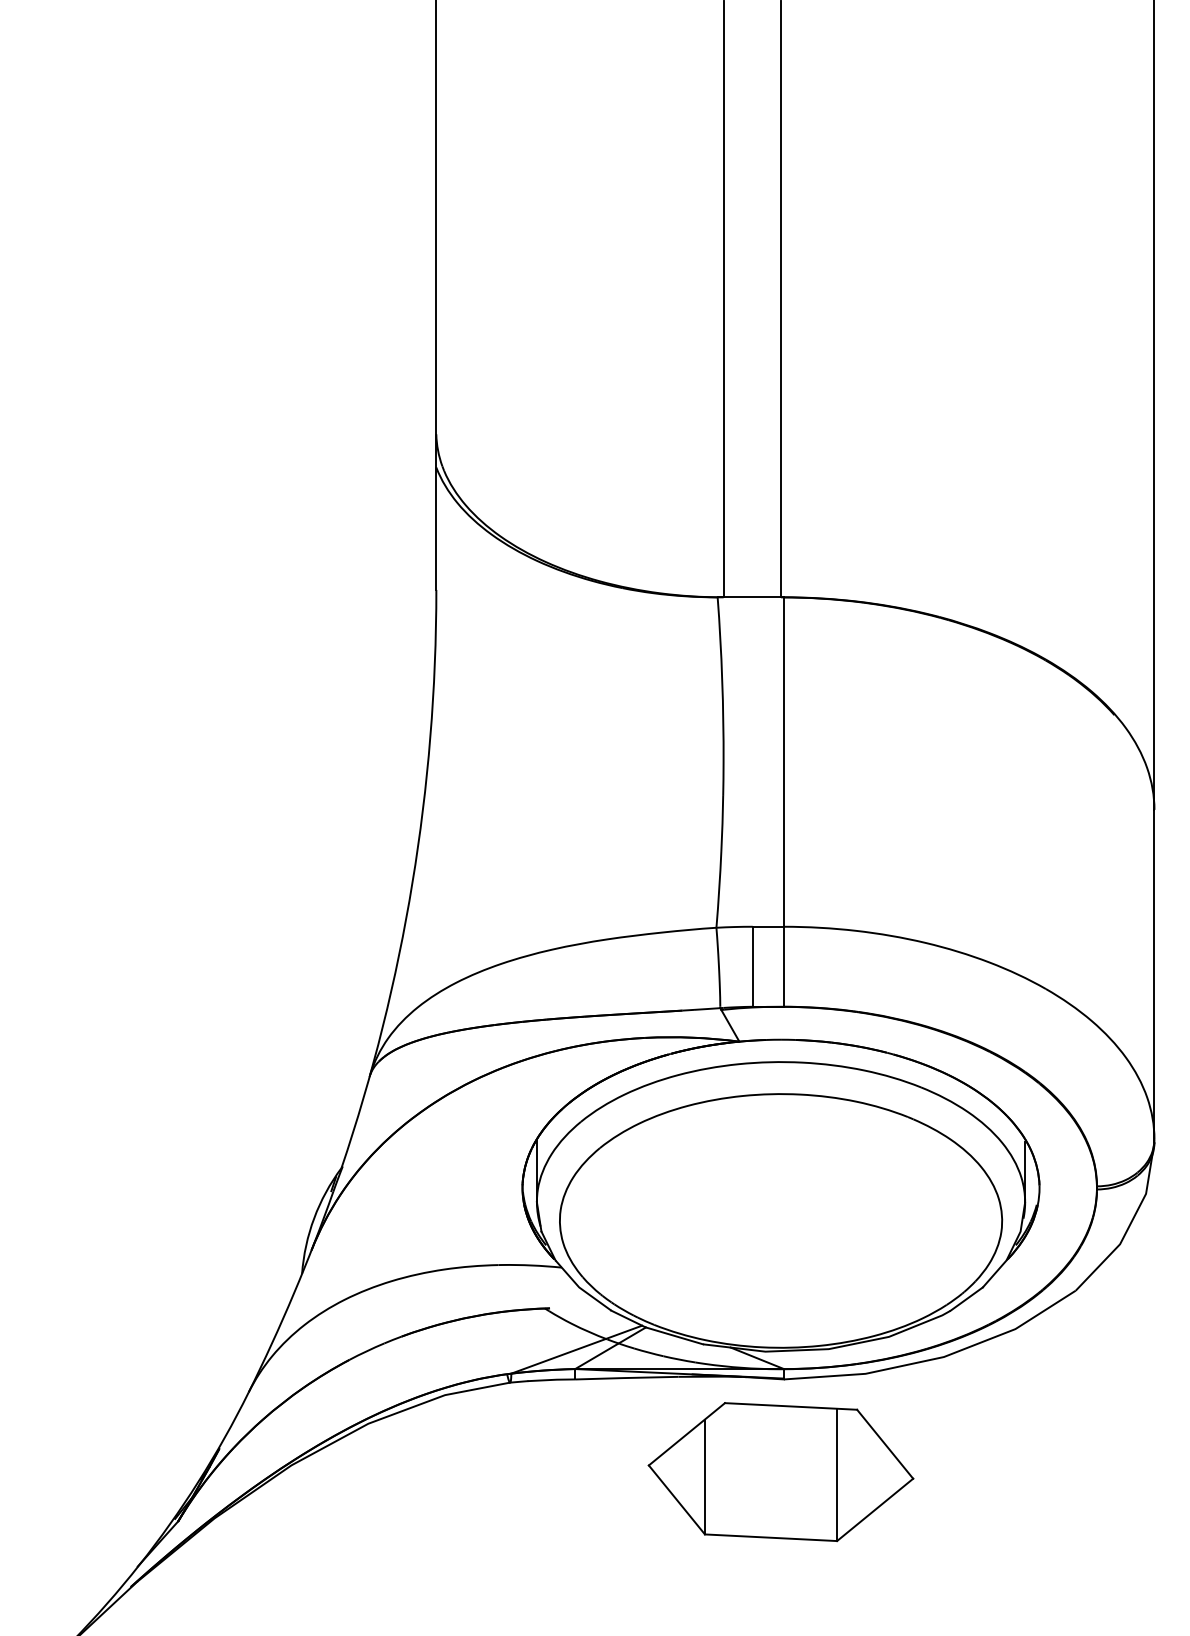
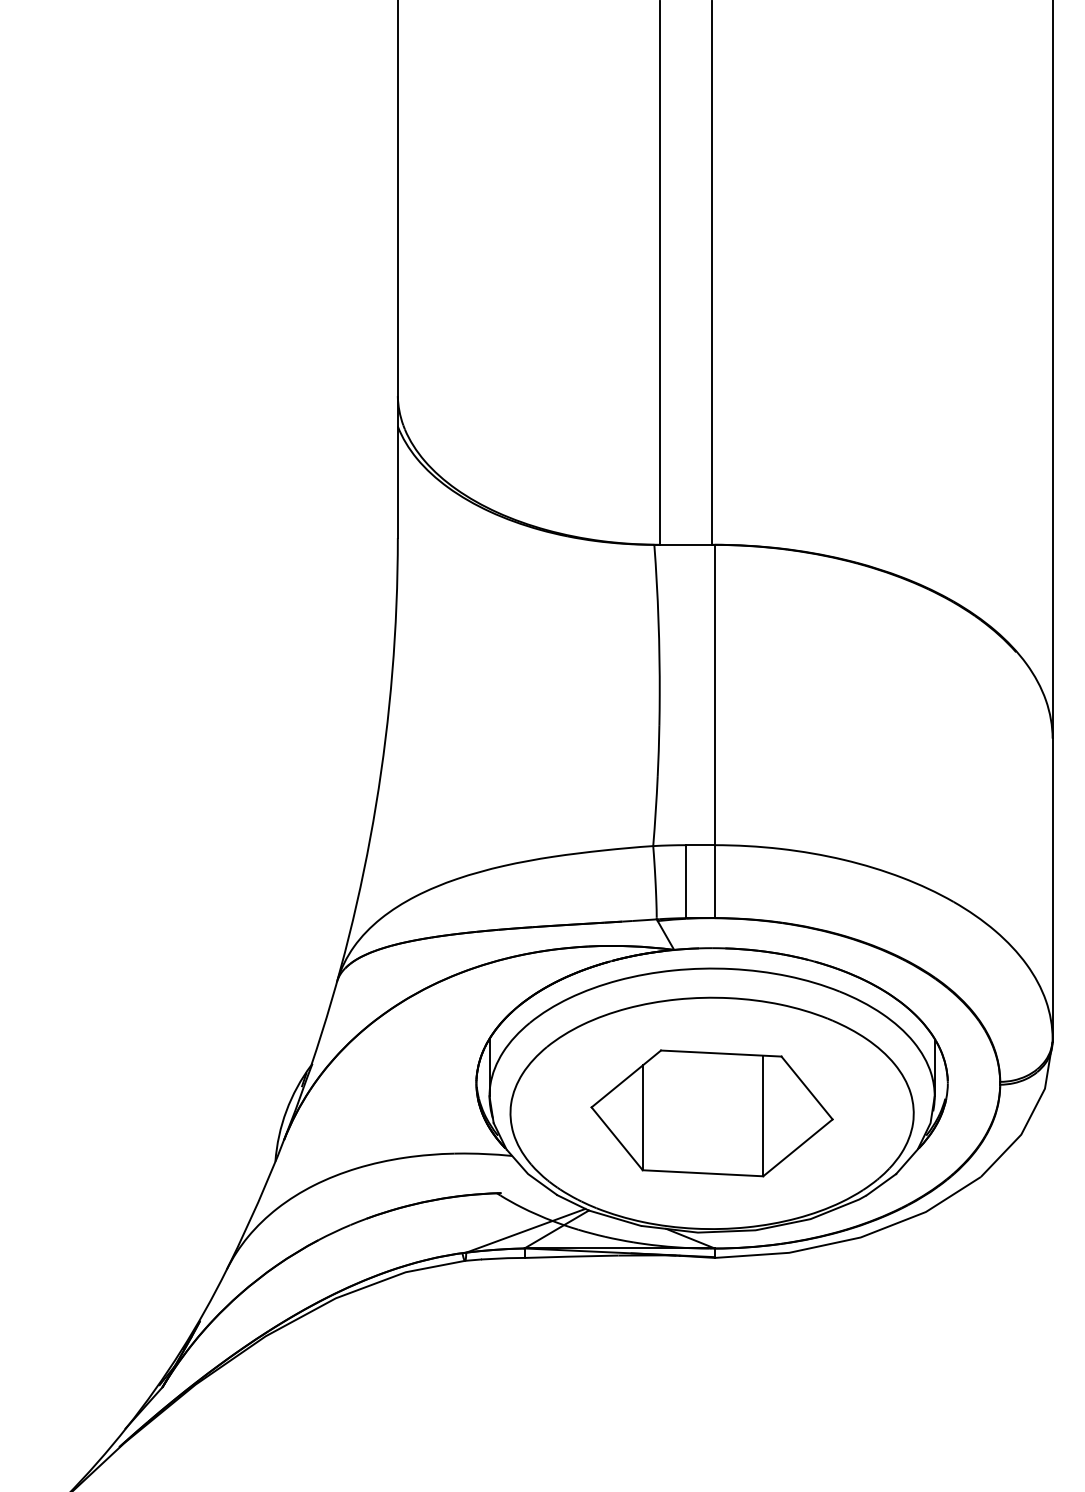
part: (780, 1472) -> (711, 1113), moved

